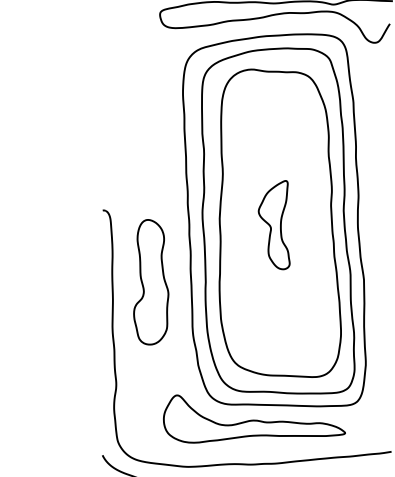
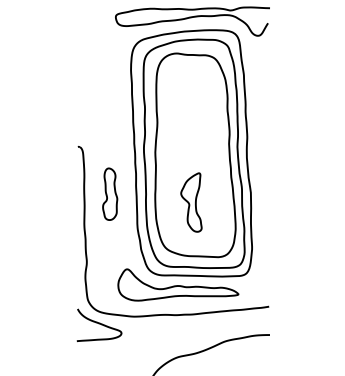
part: (274, 225) -> (191, 202), moved
part: (152, 280) -> (110, 193), size x0.62

